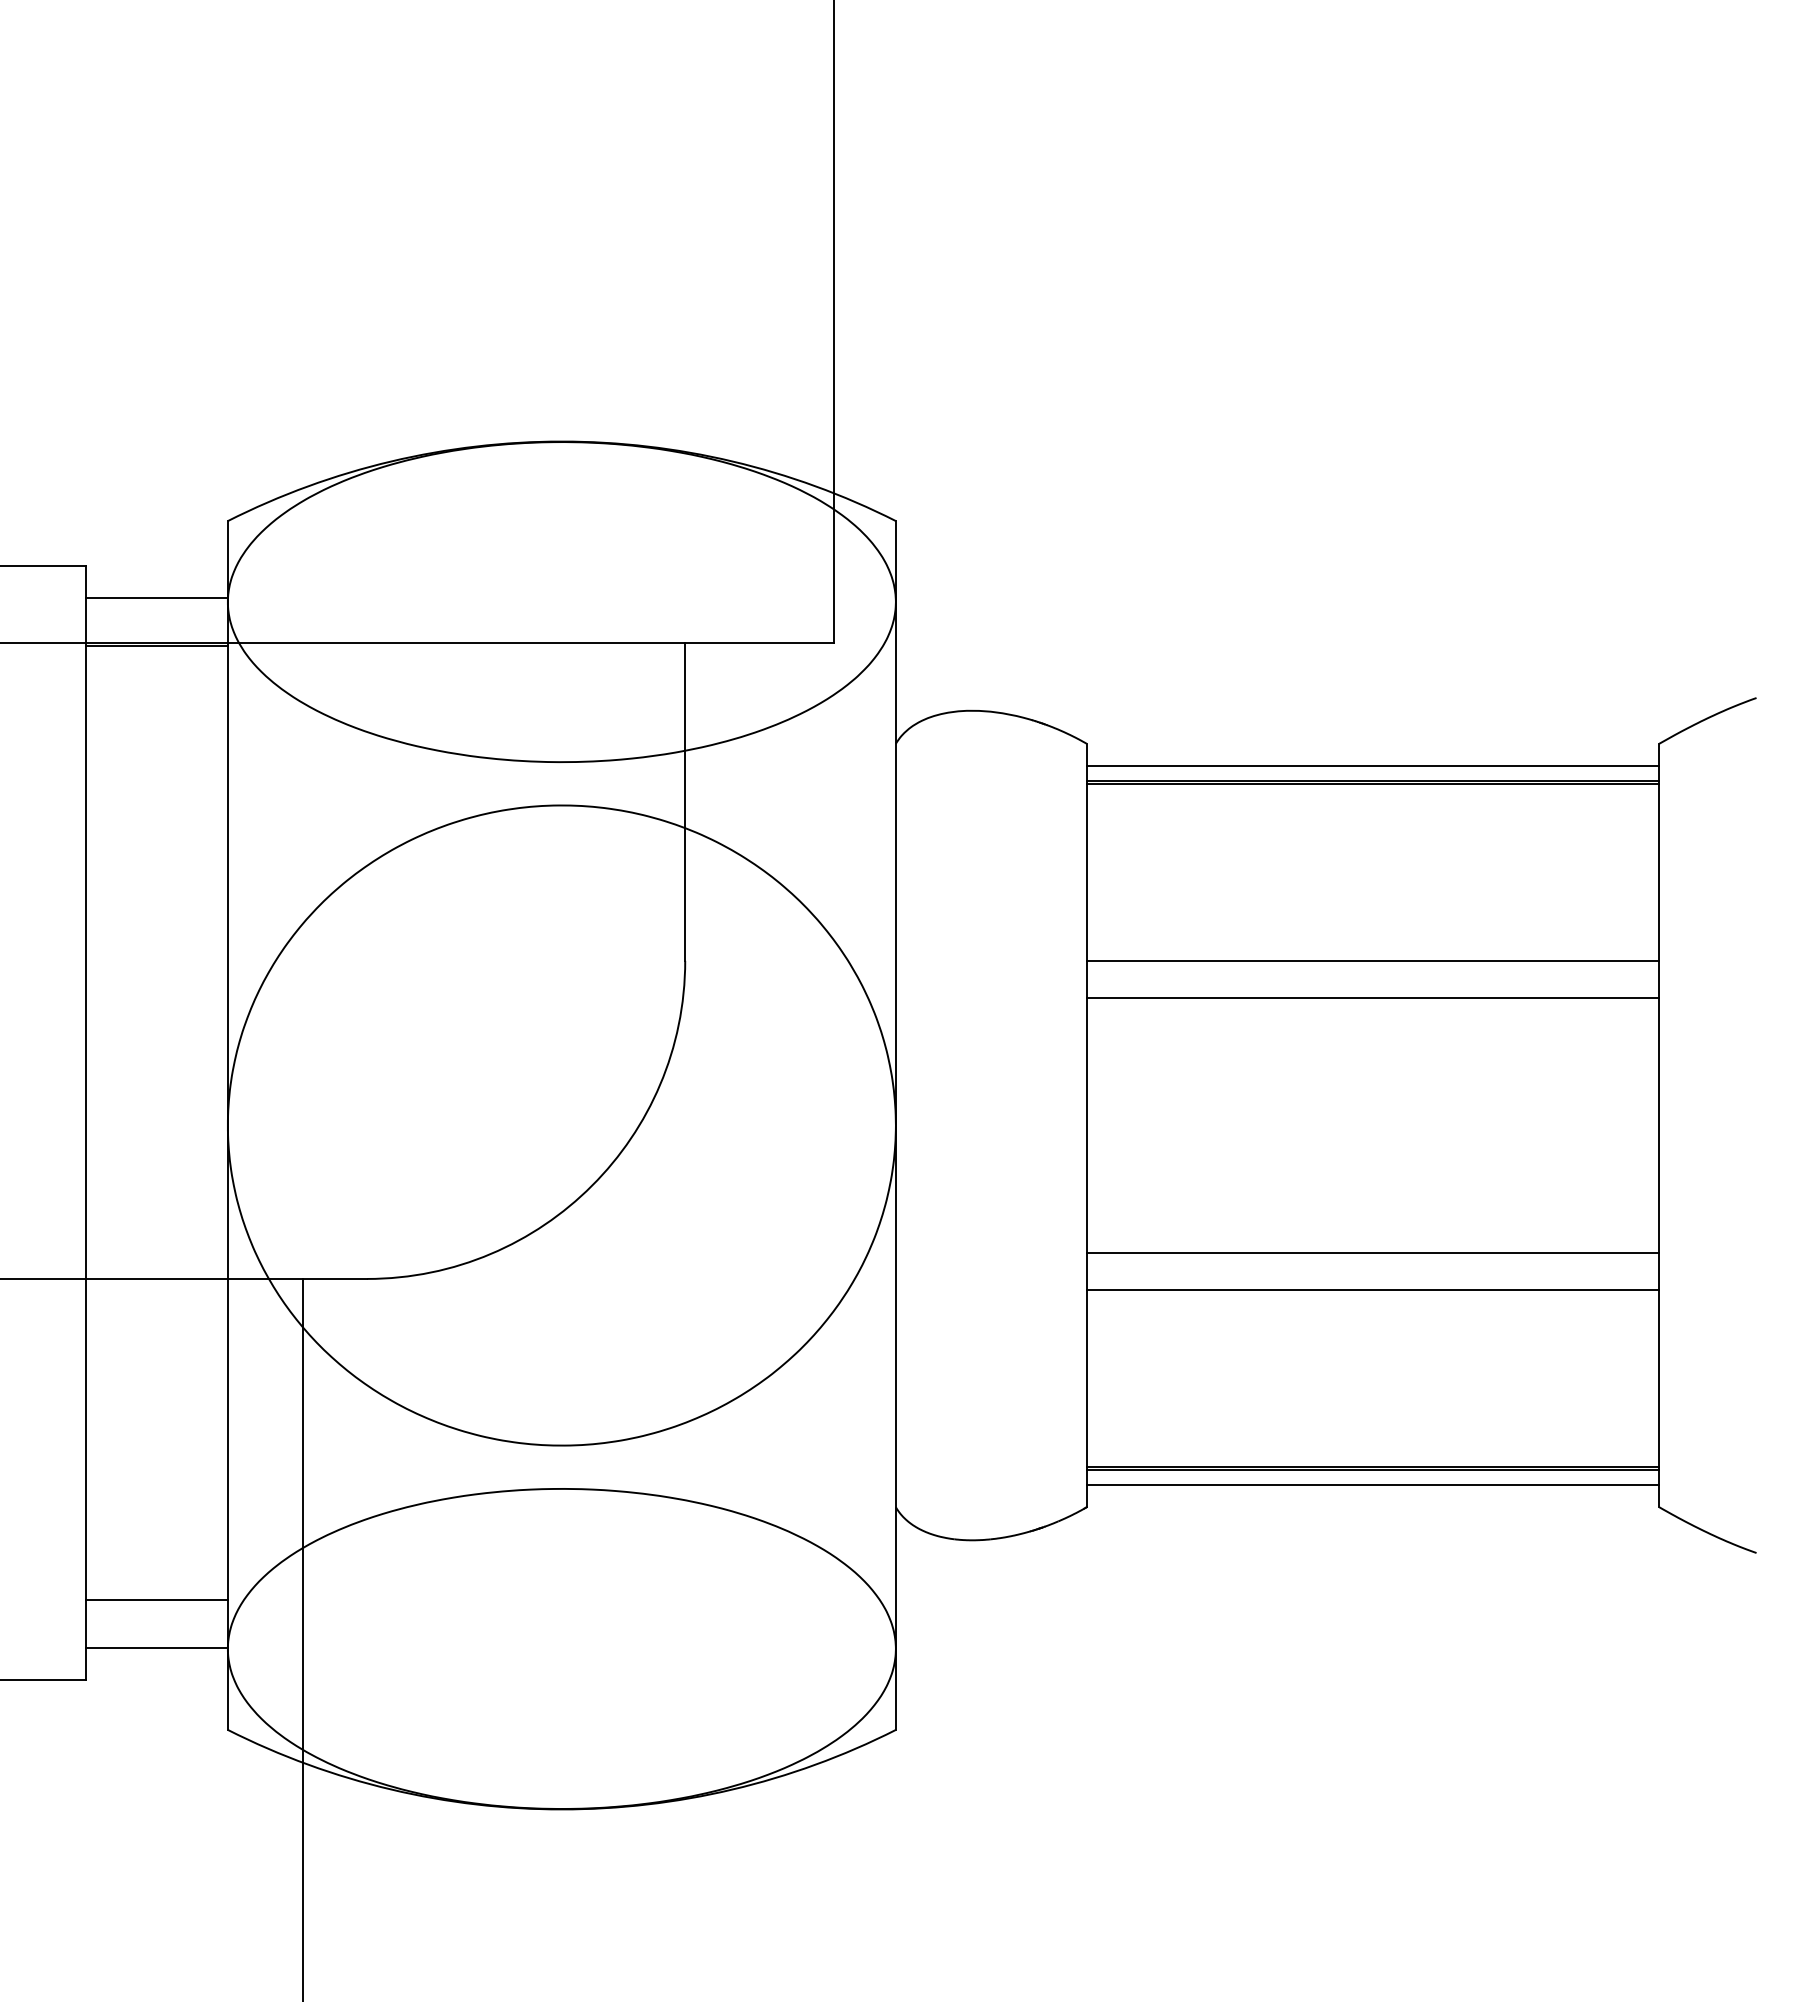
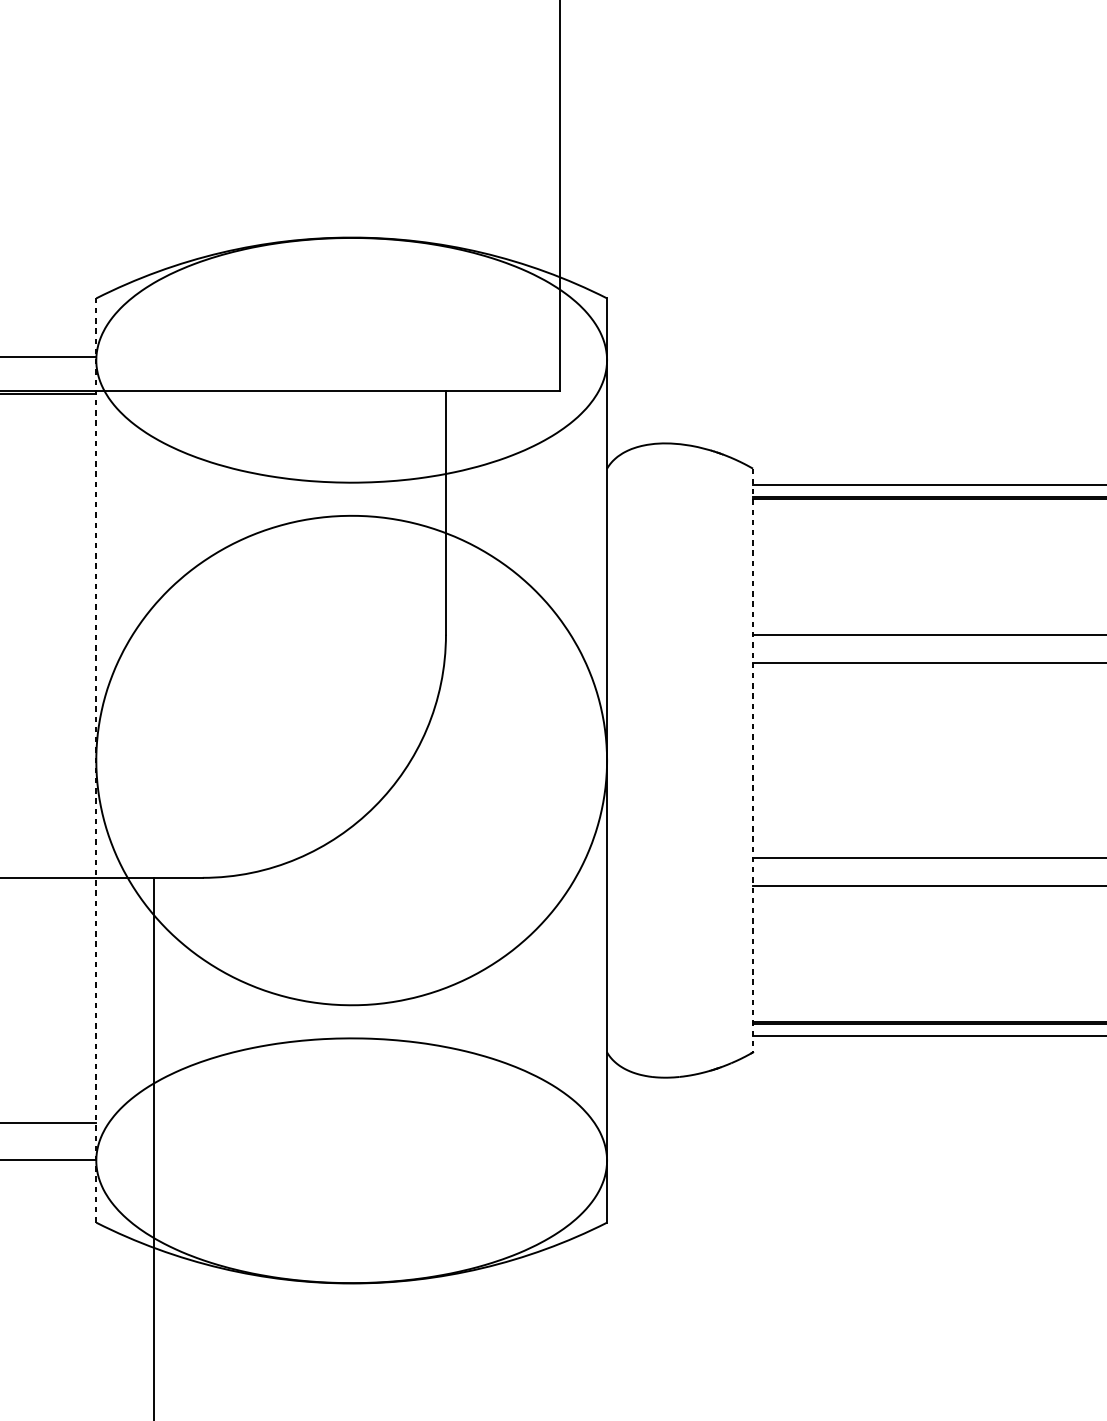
line: (227, 1125) -> (96, 760), solid -> dashed
line: (1086, 1125) -> (752, 760), solid -> dashed

